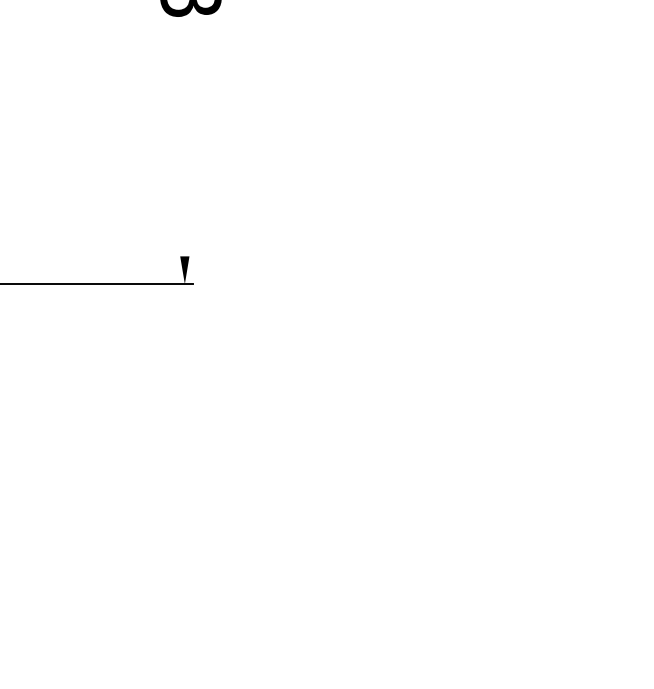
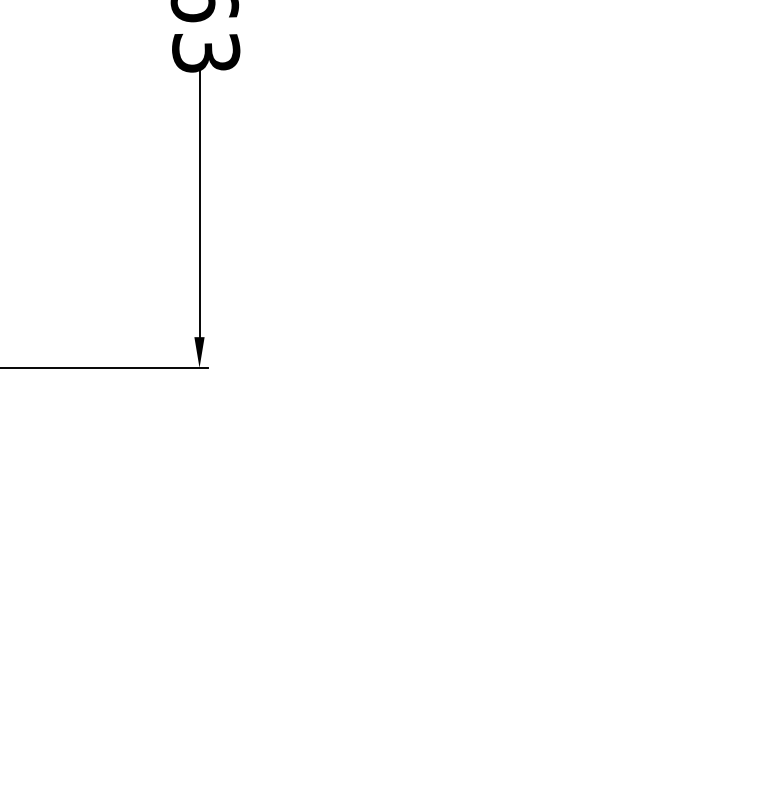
line: (184, 134) -> (199, 202), added

